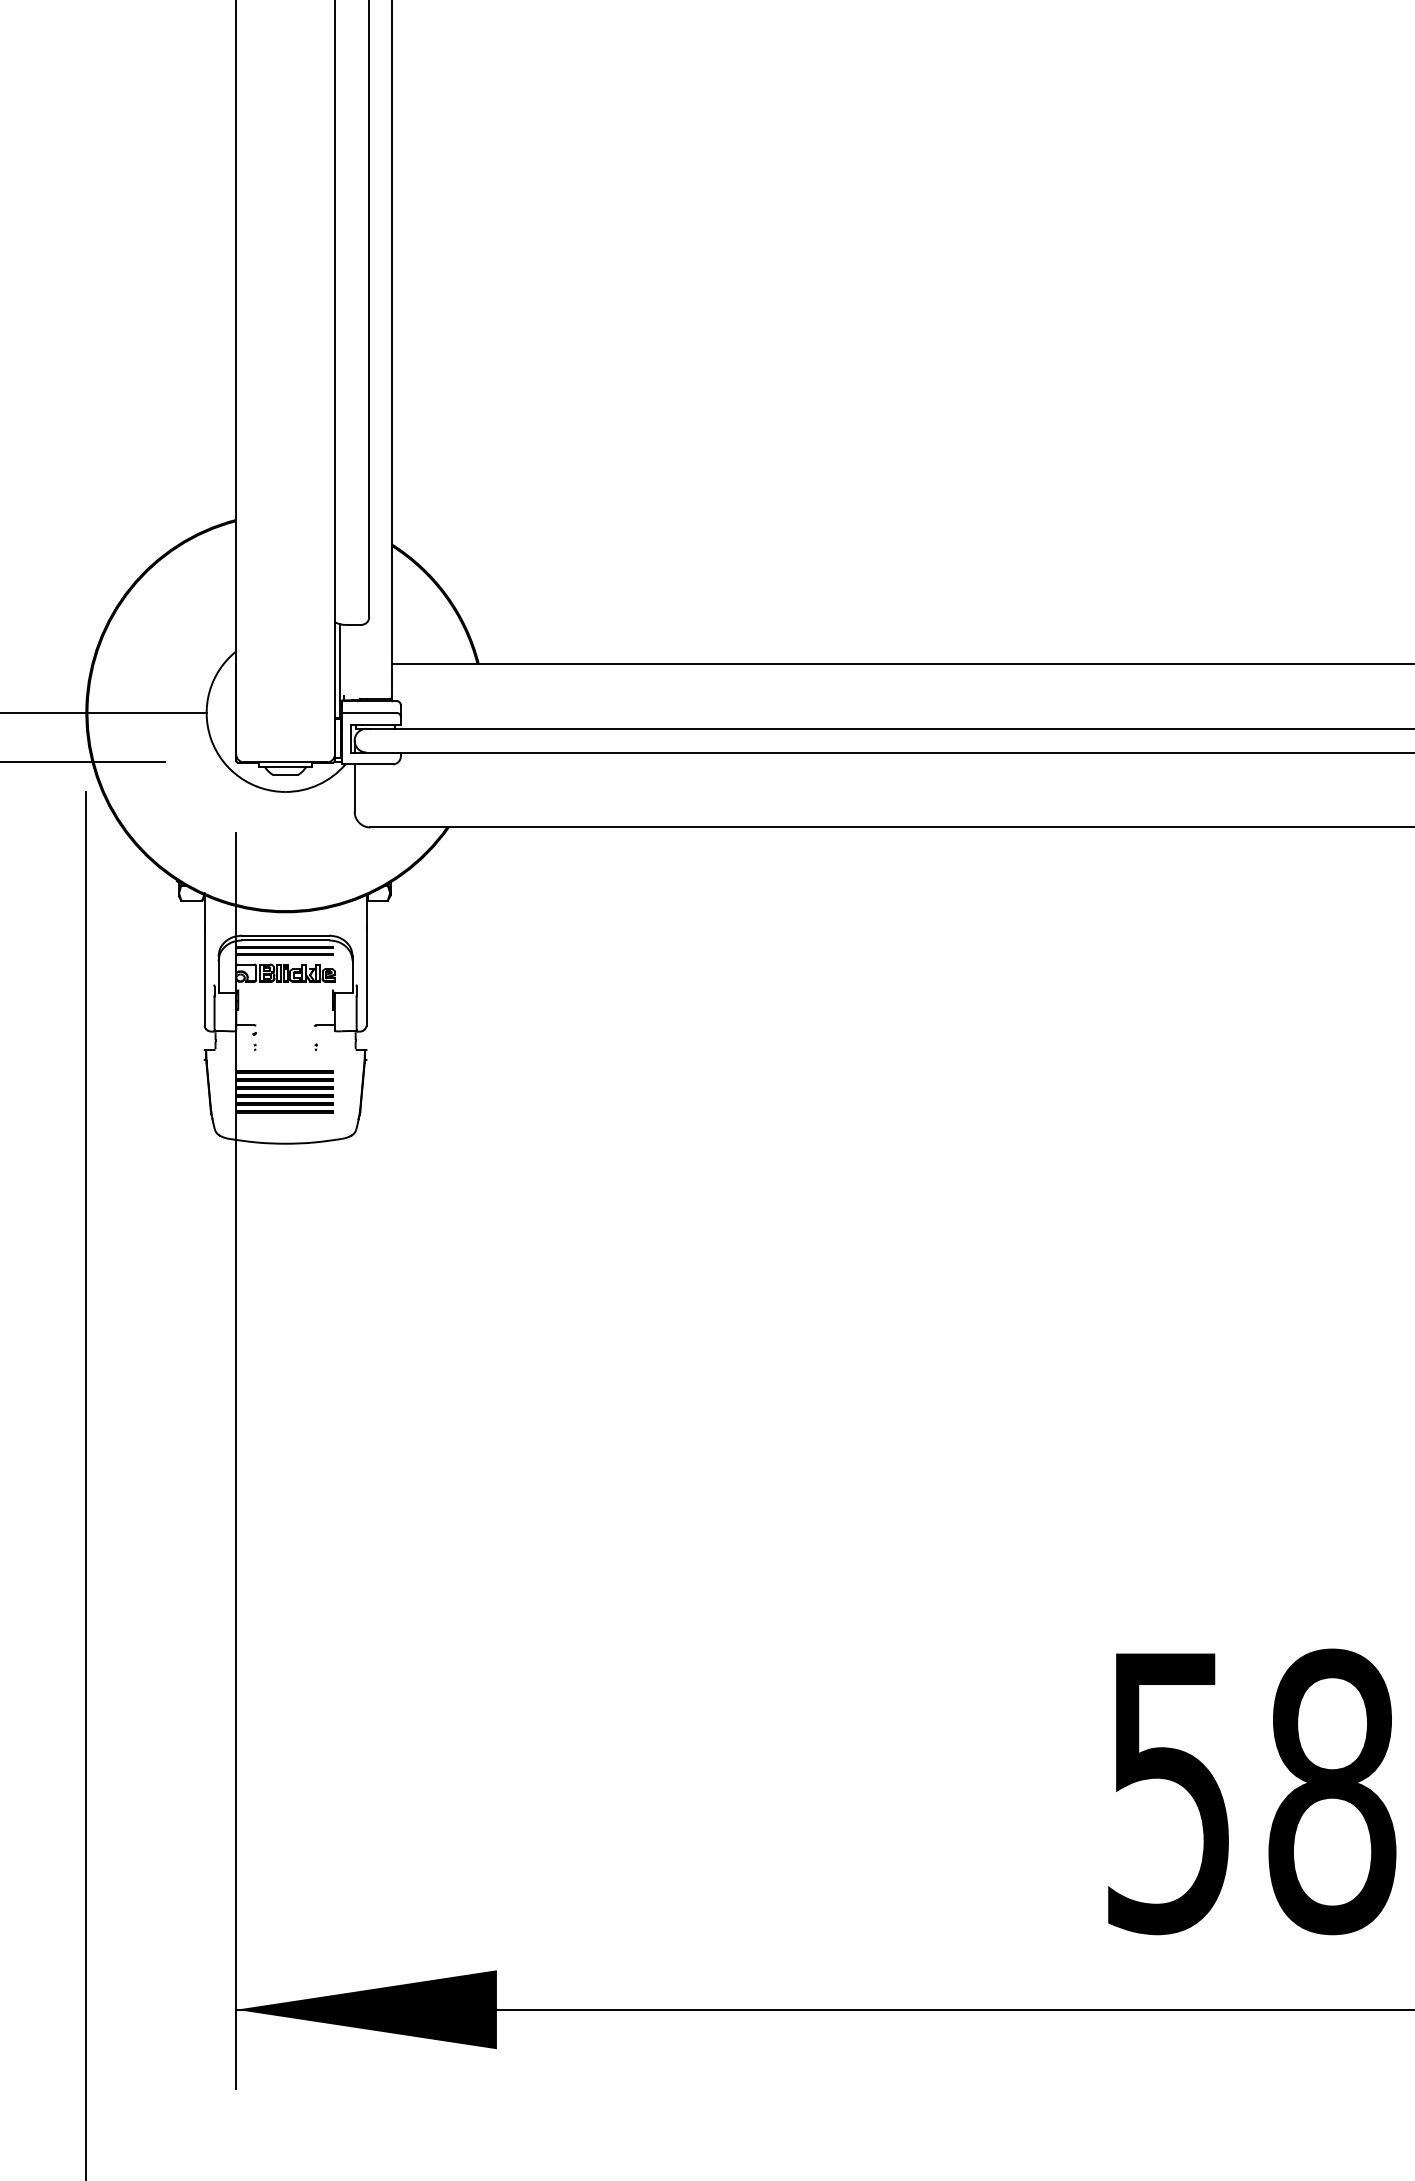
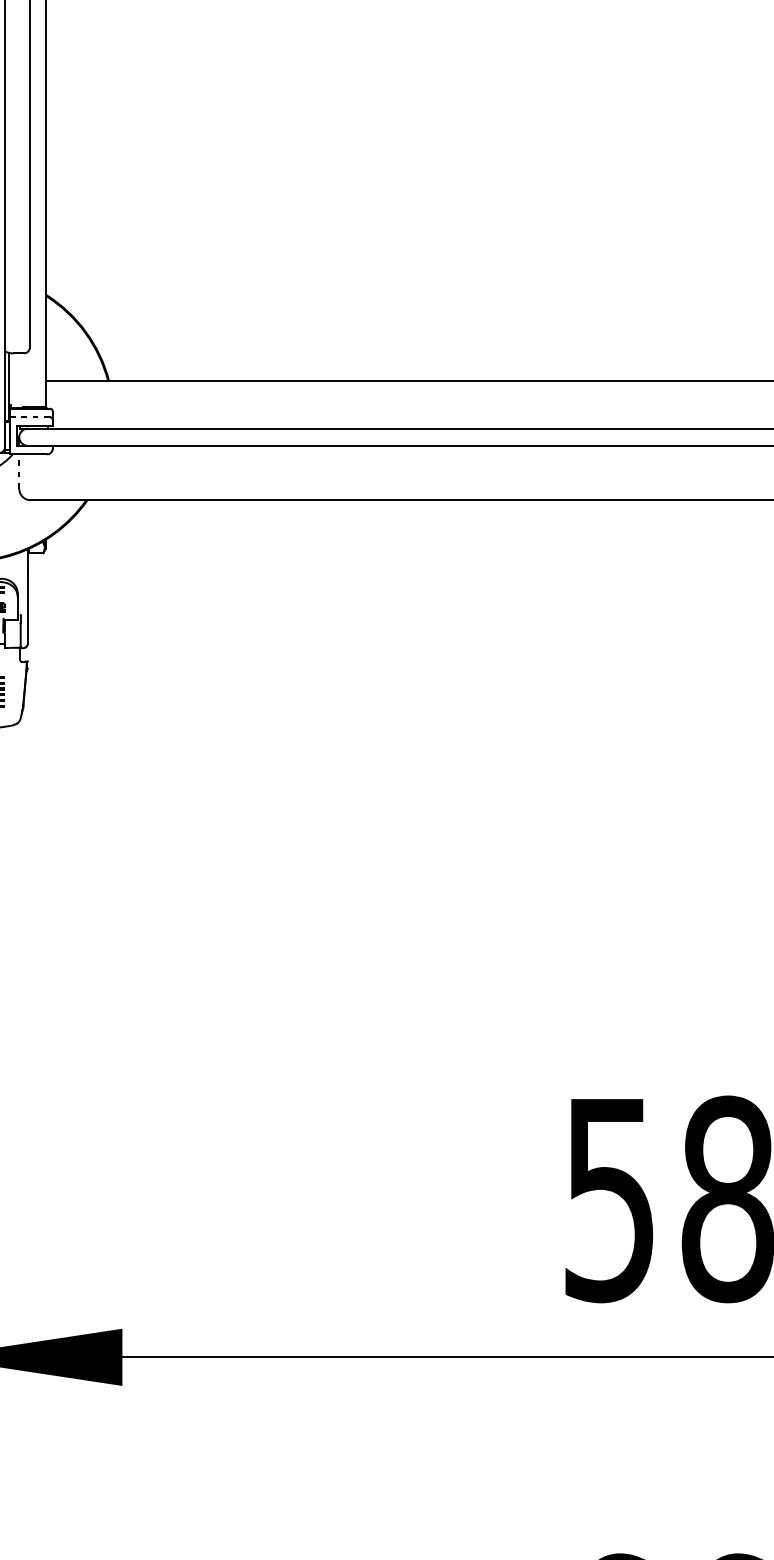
line: (367, 713) -> (28, 417), solid -> dashed
line: (354, 788) -> (19, 471), solid -> dashed

